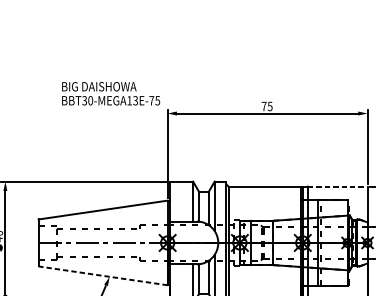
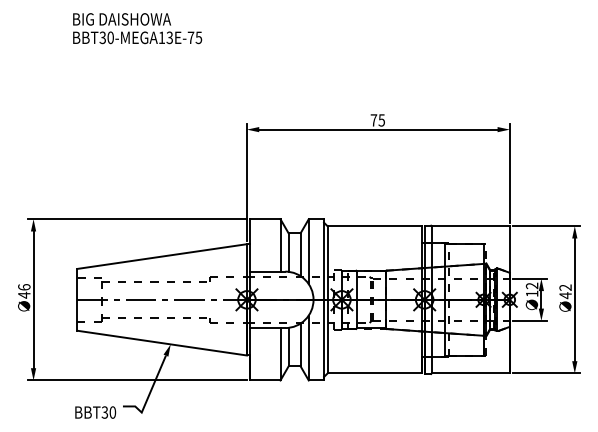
text: (111, 93) -> (137, 28), moved
line: (338, 187) -> (471, 226), dashed -> solid
line: (103, 276) -> (162, 343), dashed -> solid

